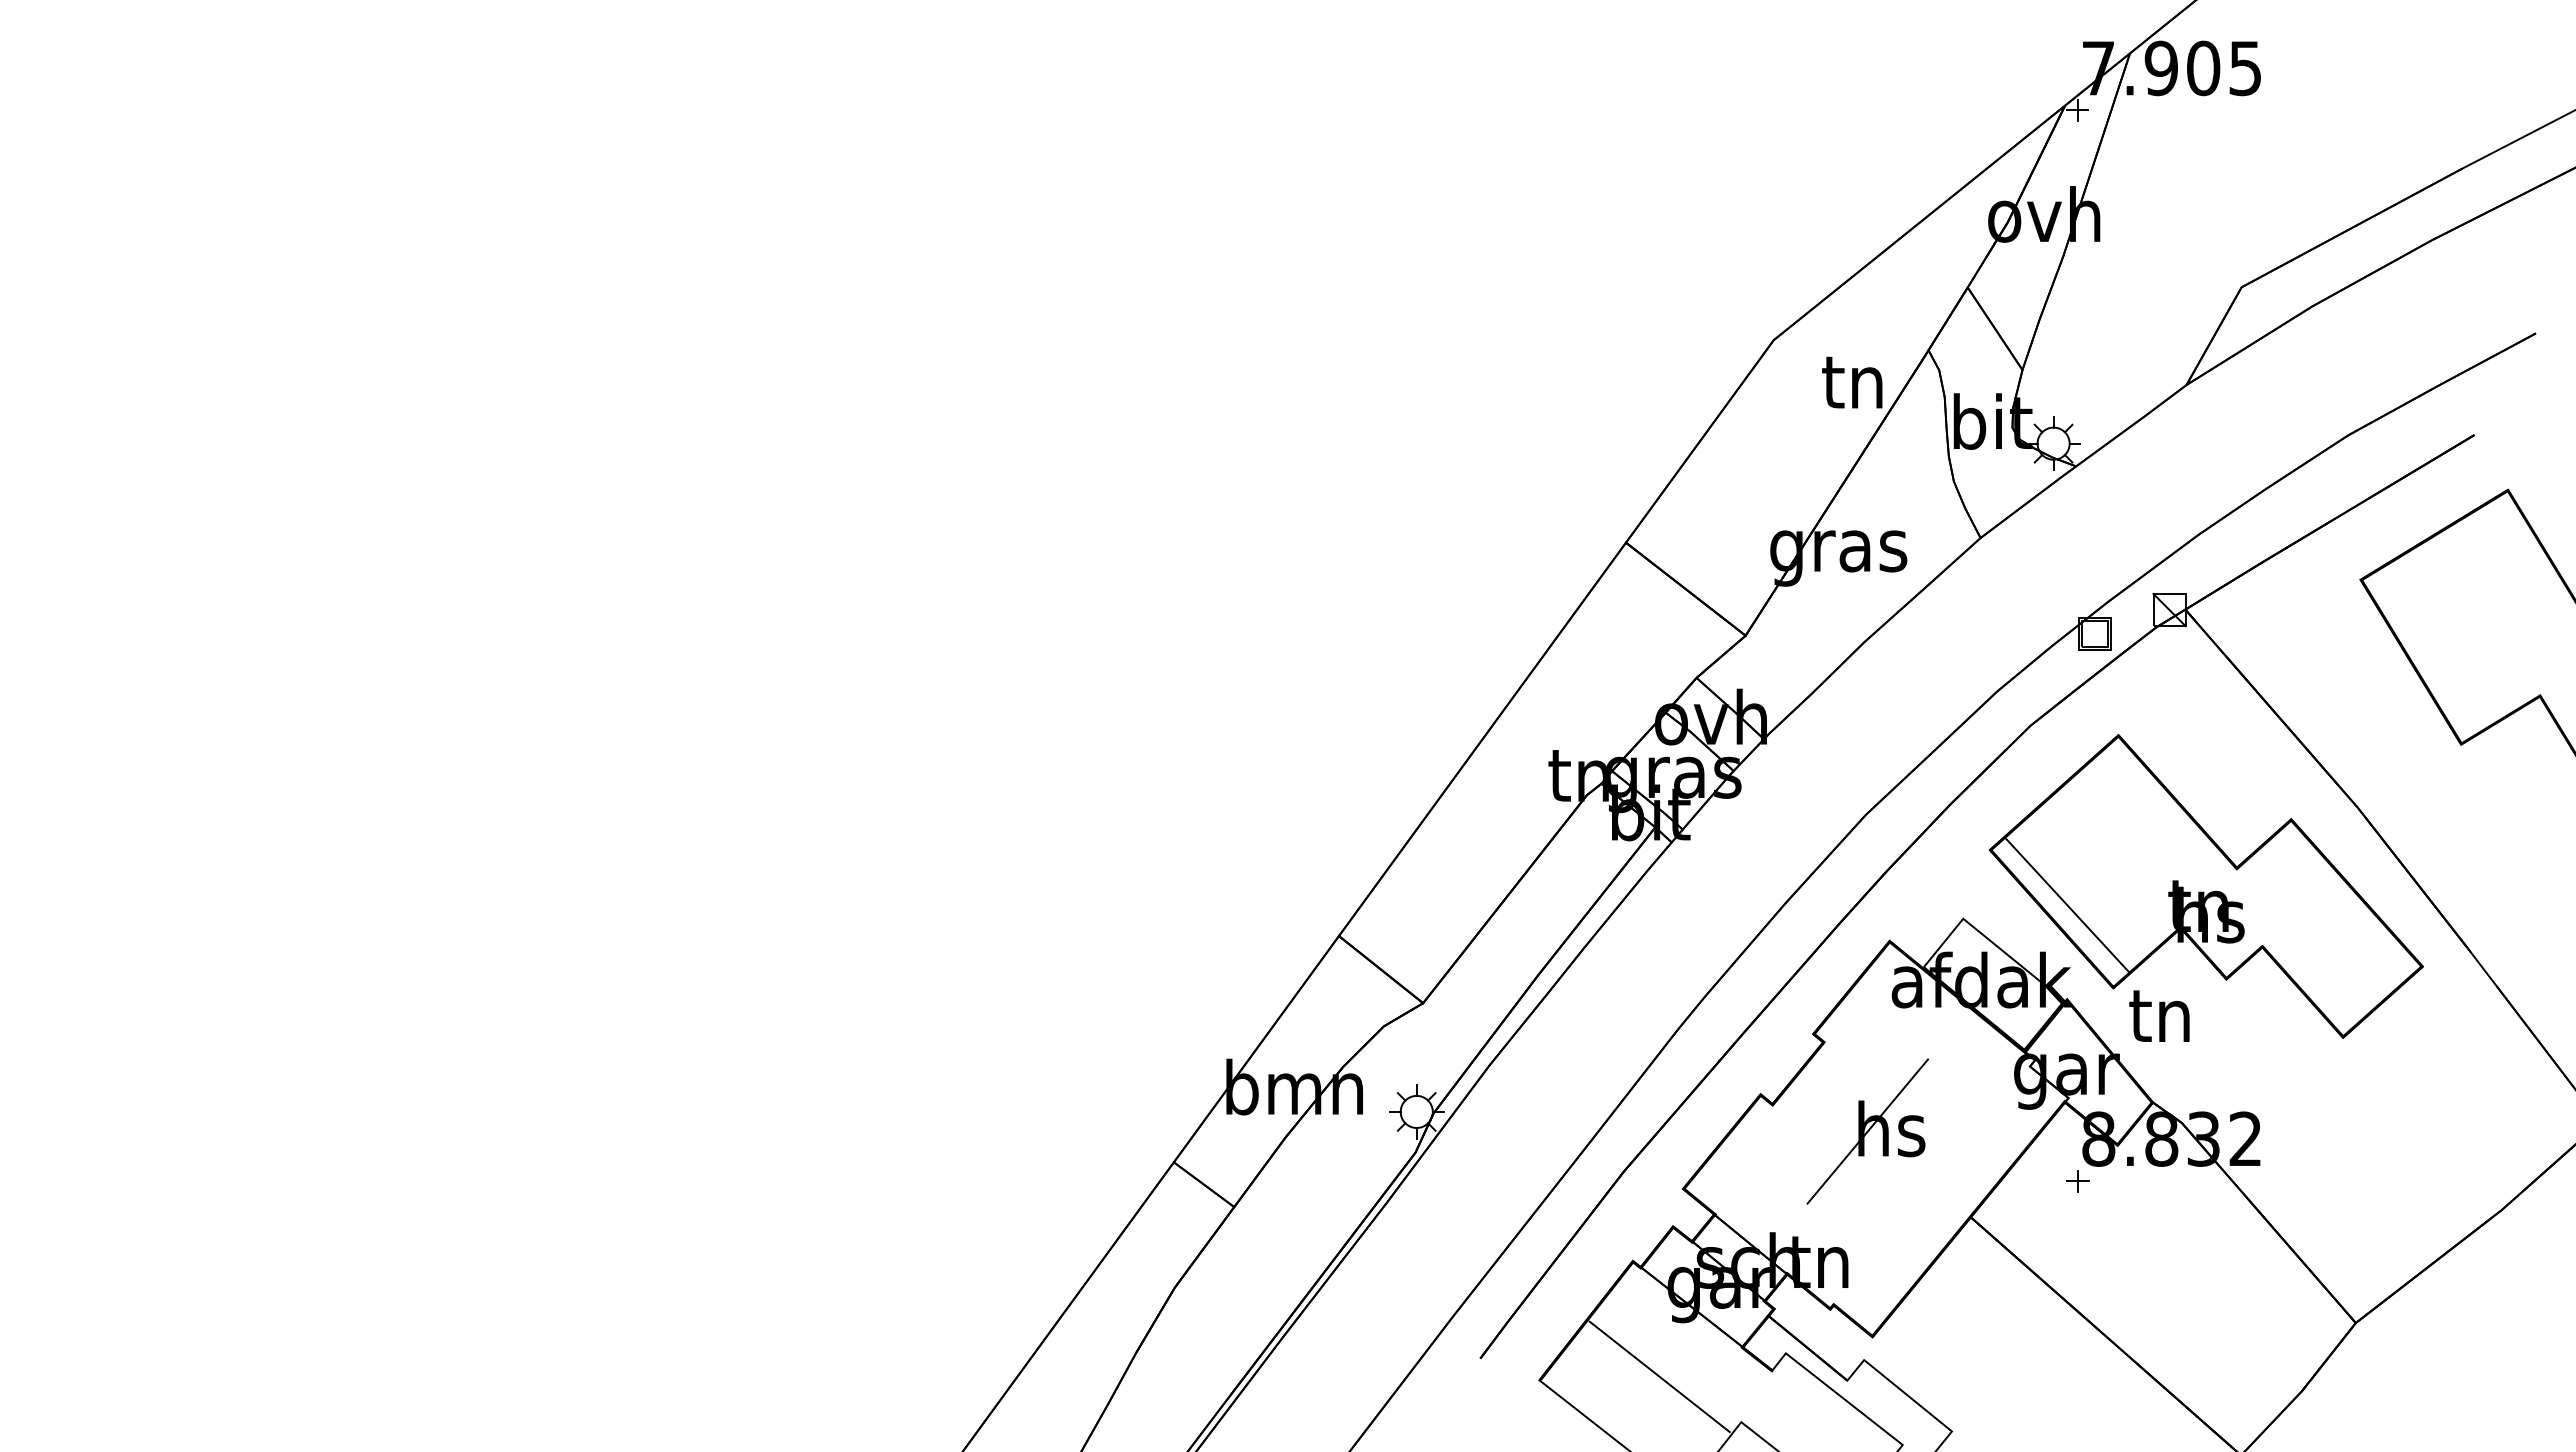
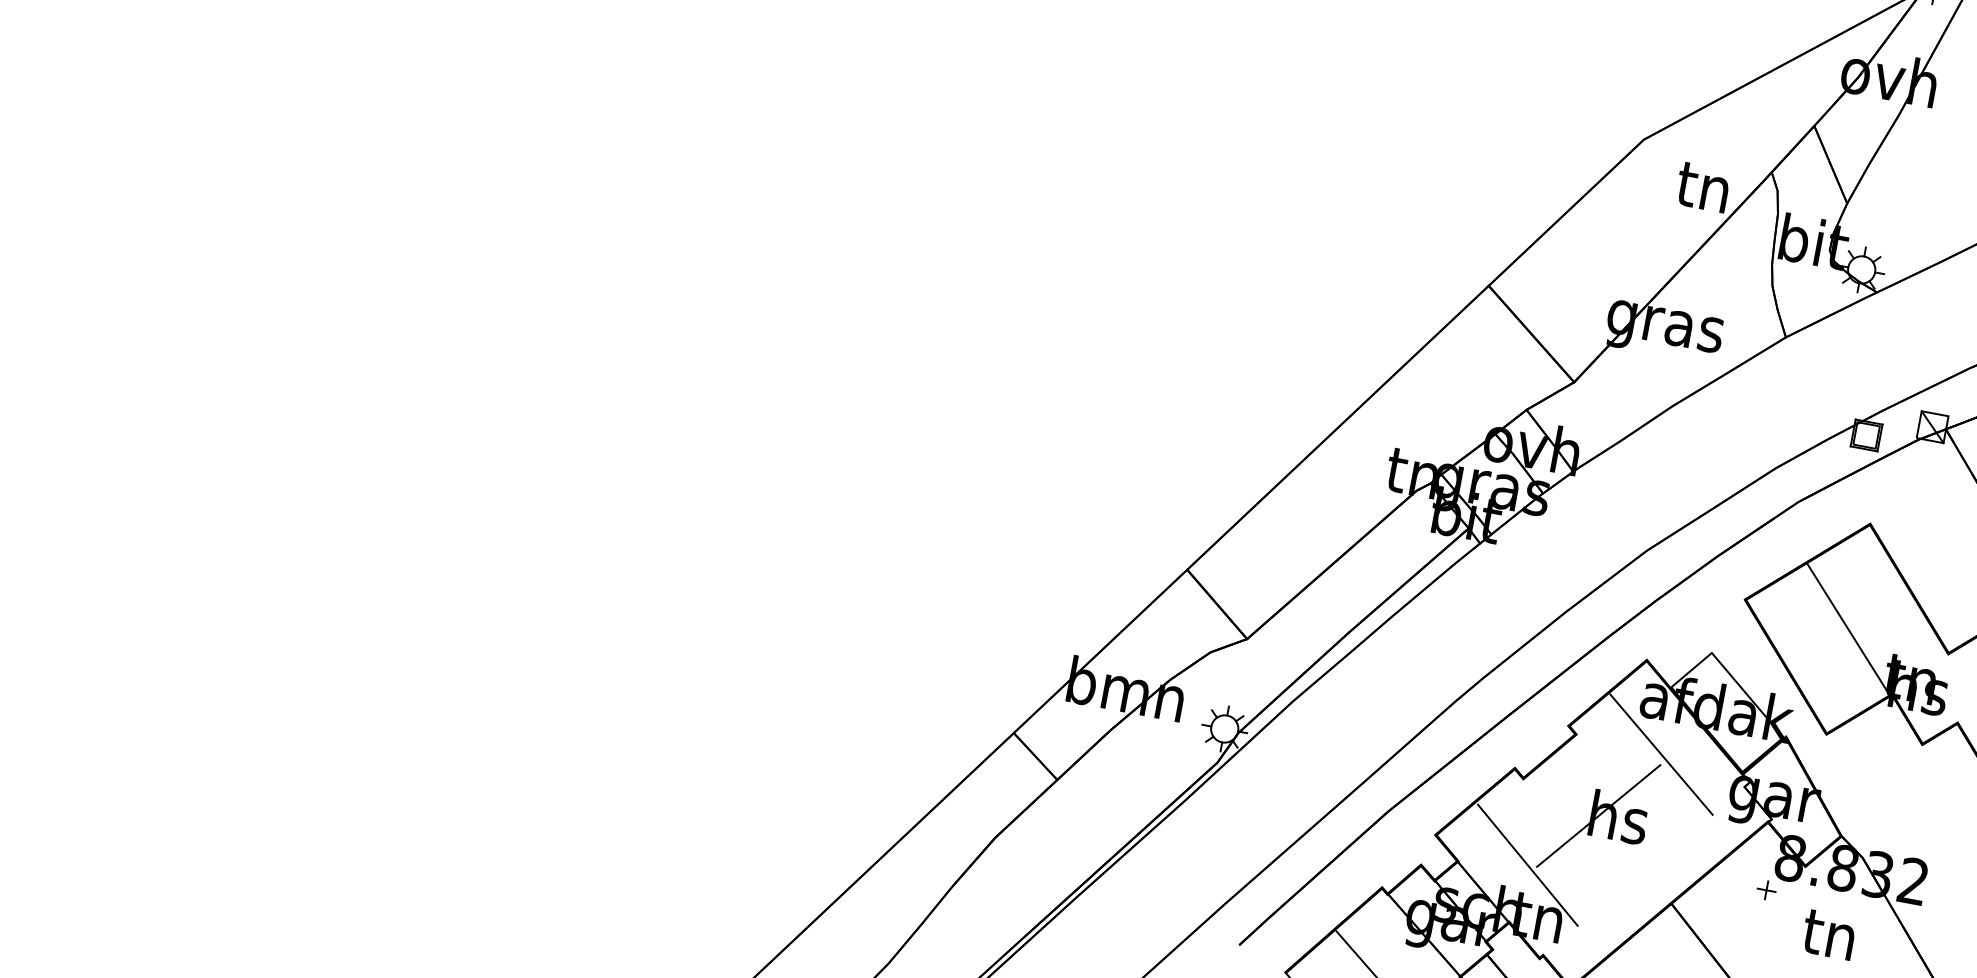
line: (2067, 905) -> (1848, 628), moved
text: (2159, 1015) -> (1829, 934), moved
line: (1926, 1046) -> (1661, 754), added
line: (1796, 1203) -> (1527, 864), added

